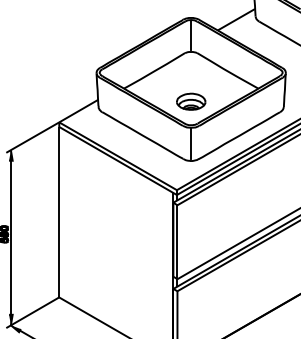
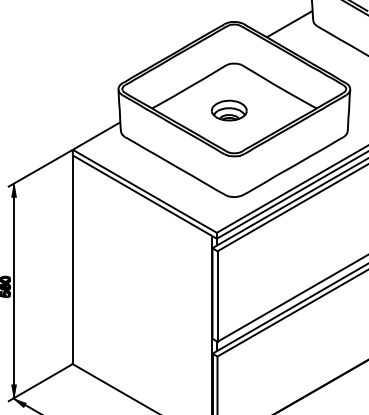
line: (191, 35) -> (234, 43), removed
part: (191, 101) -> (229, 110), moved
line: (191, 144) -> (234, 176), removed

